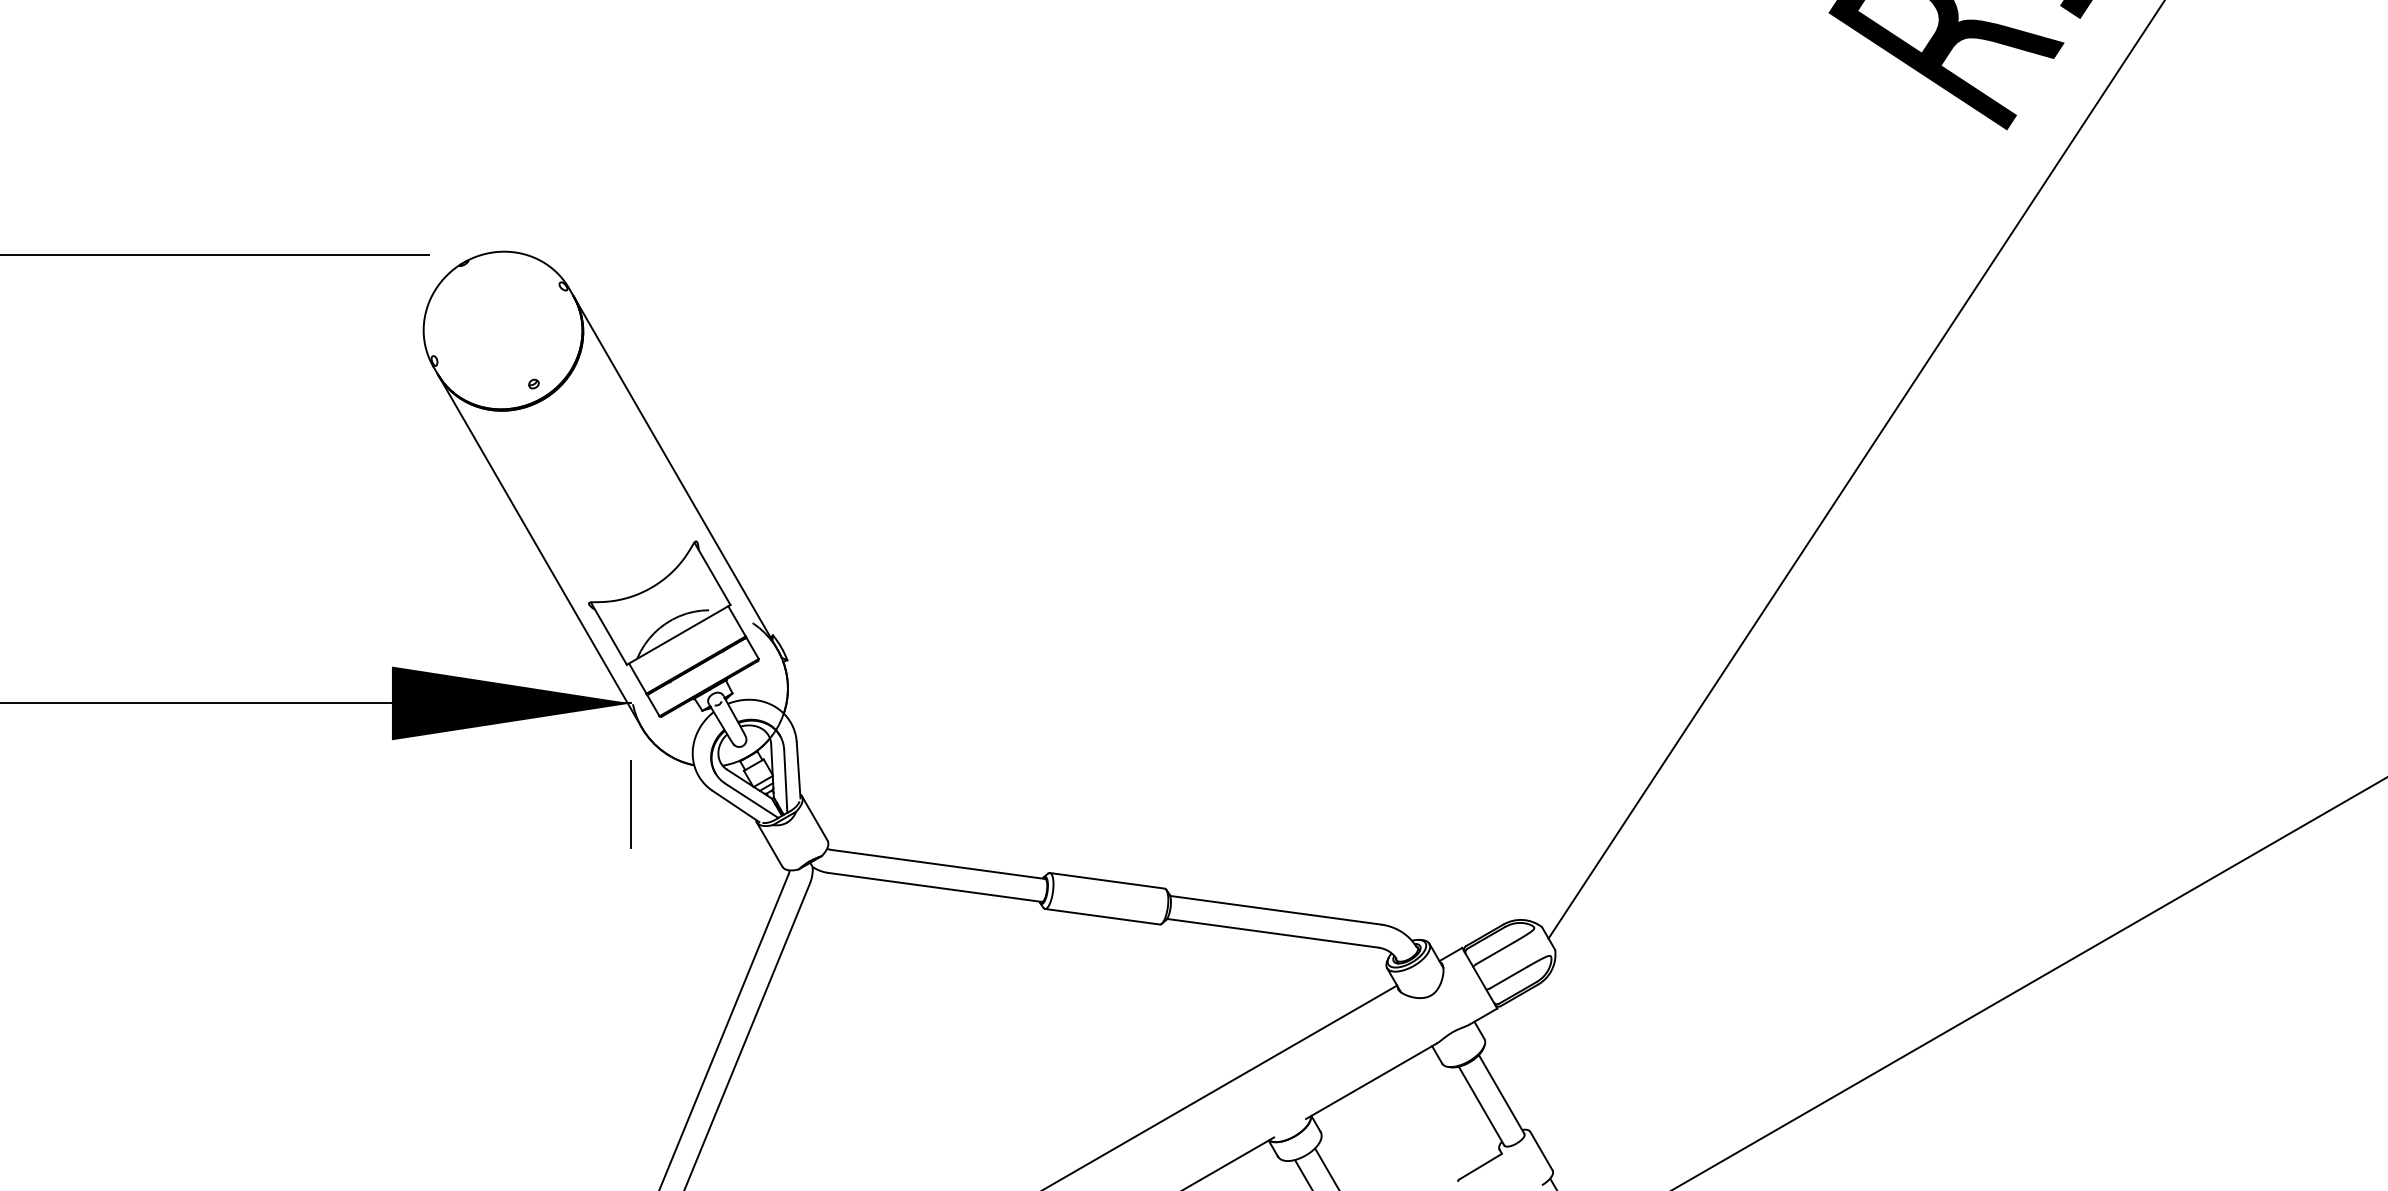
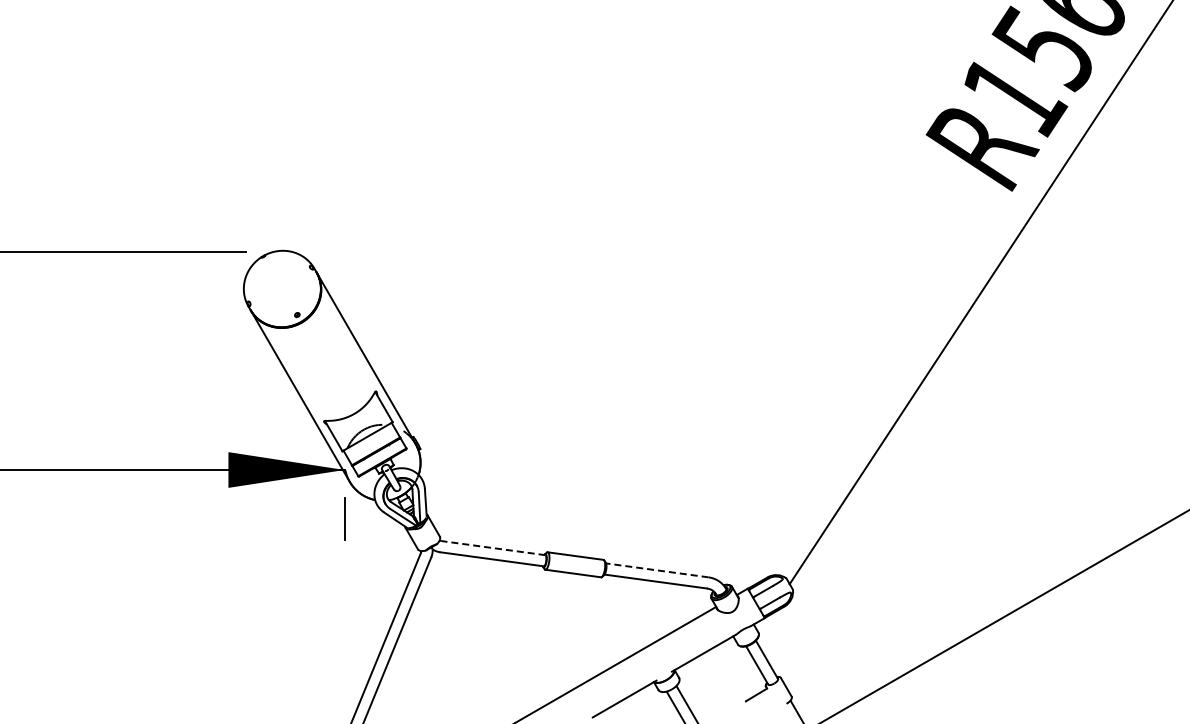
line: (938, 865) -> (493, 548), solid -> dashed
line: (1276, 910) -> (657, 570), solid -> dashed

